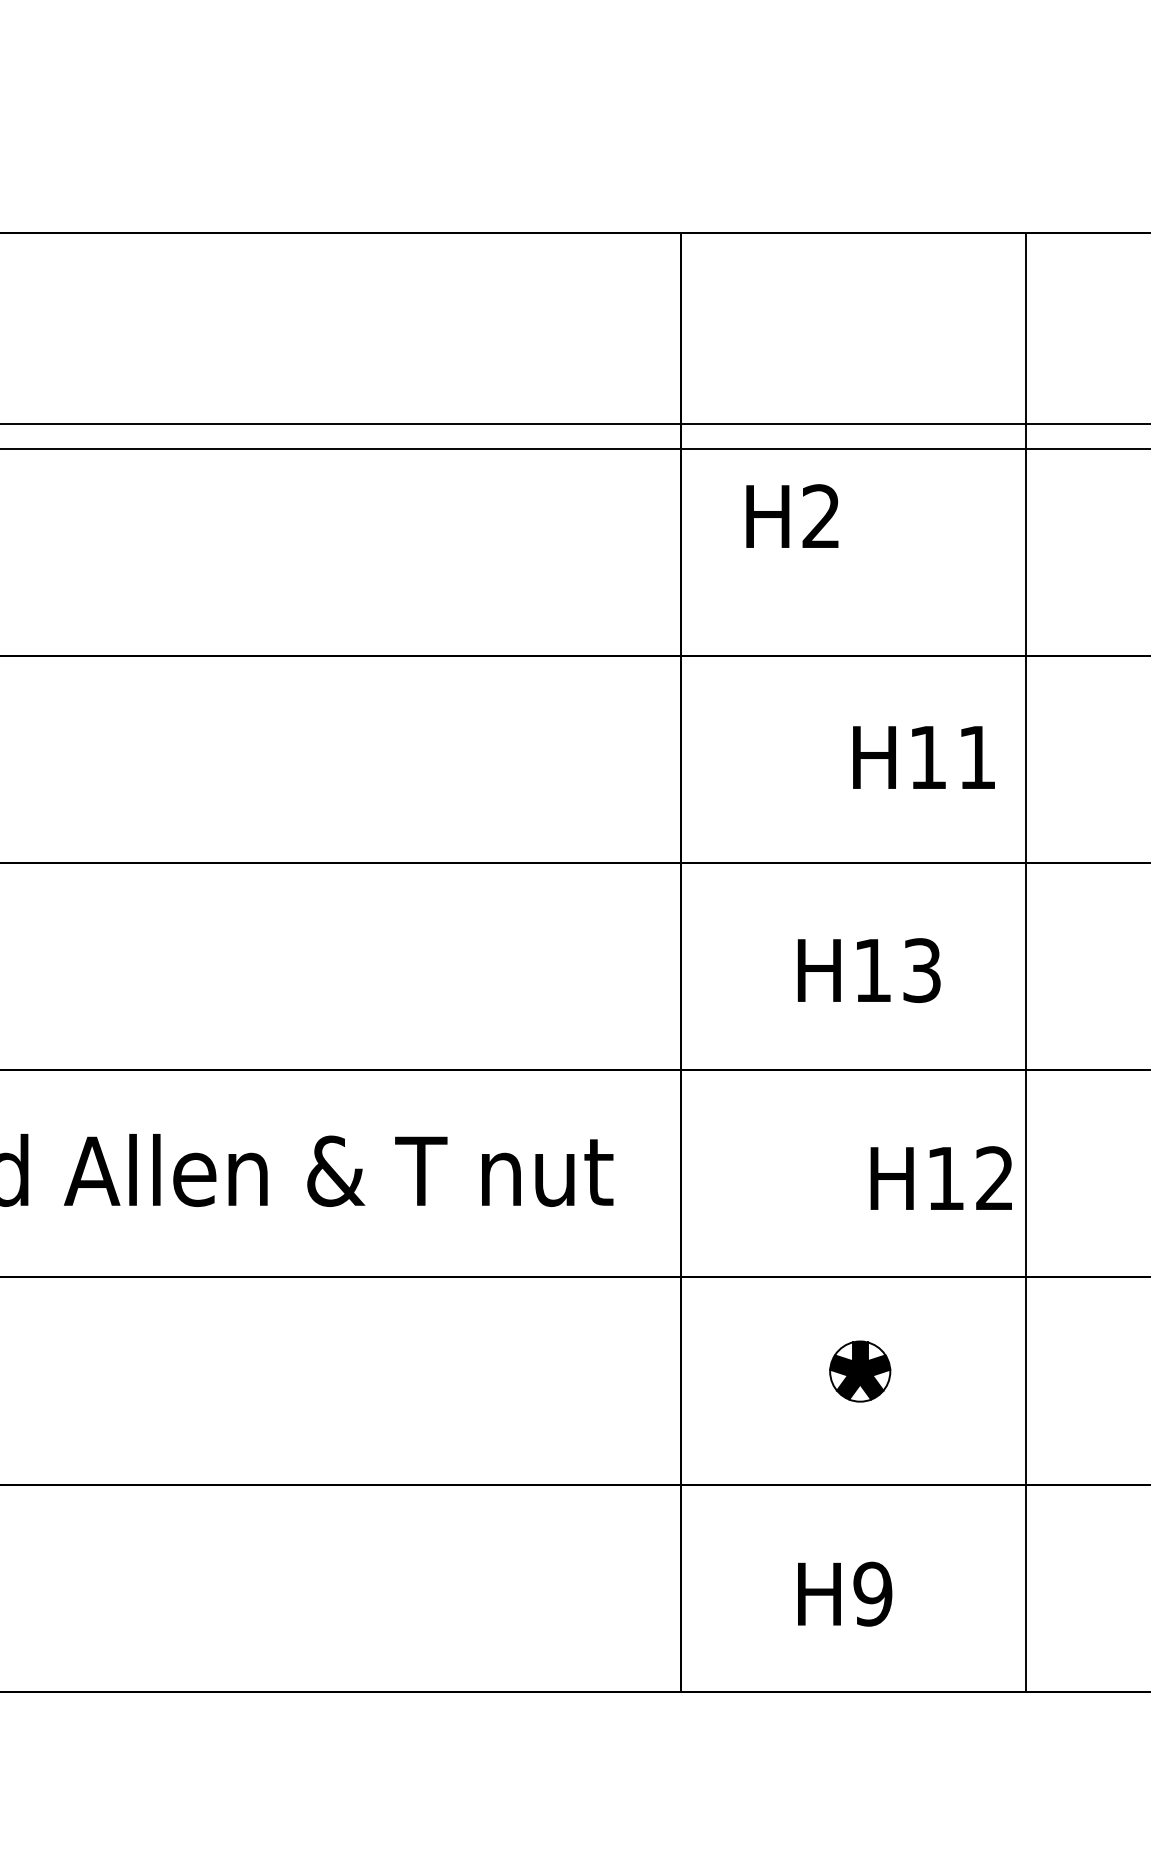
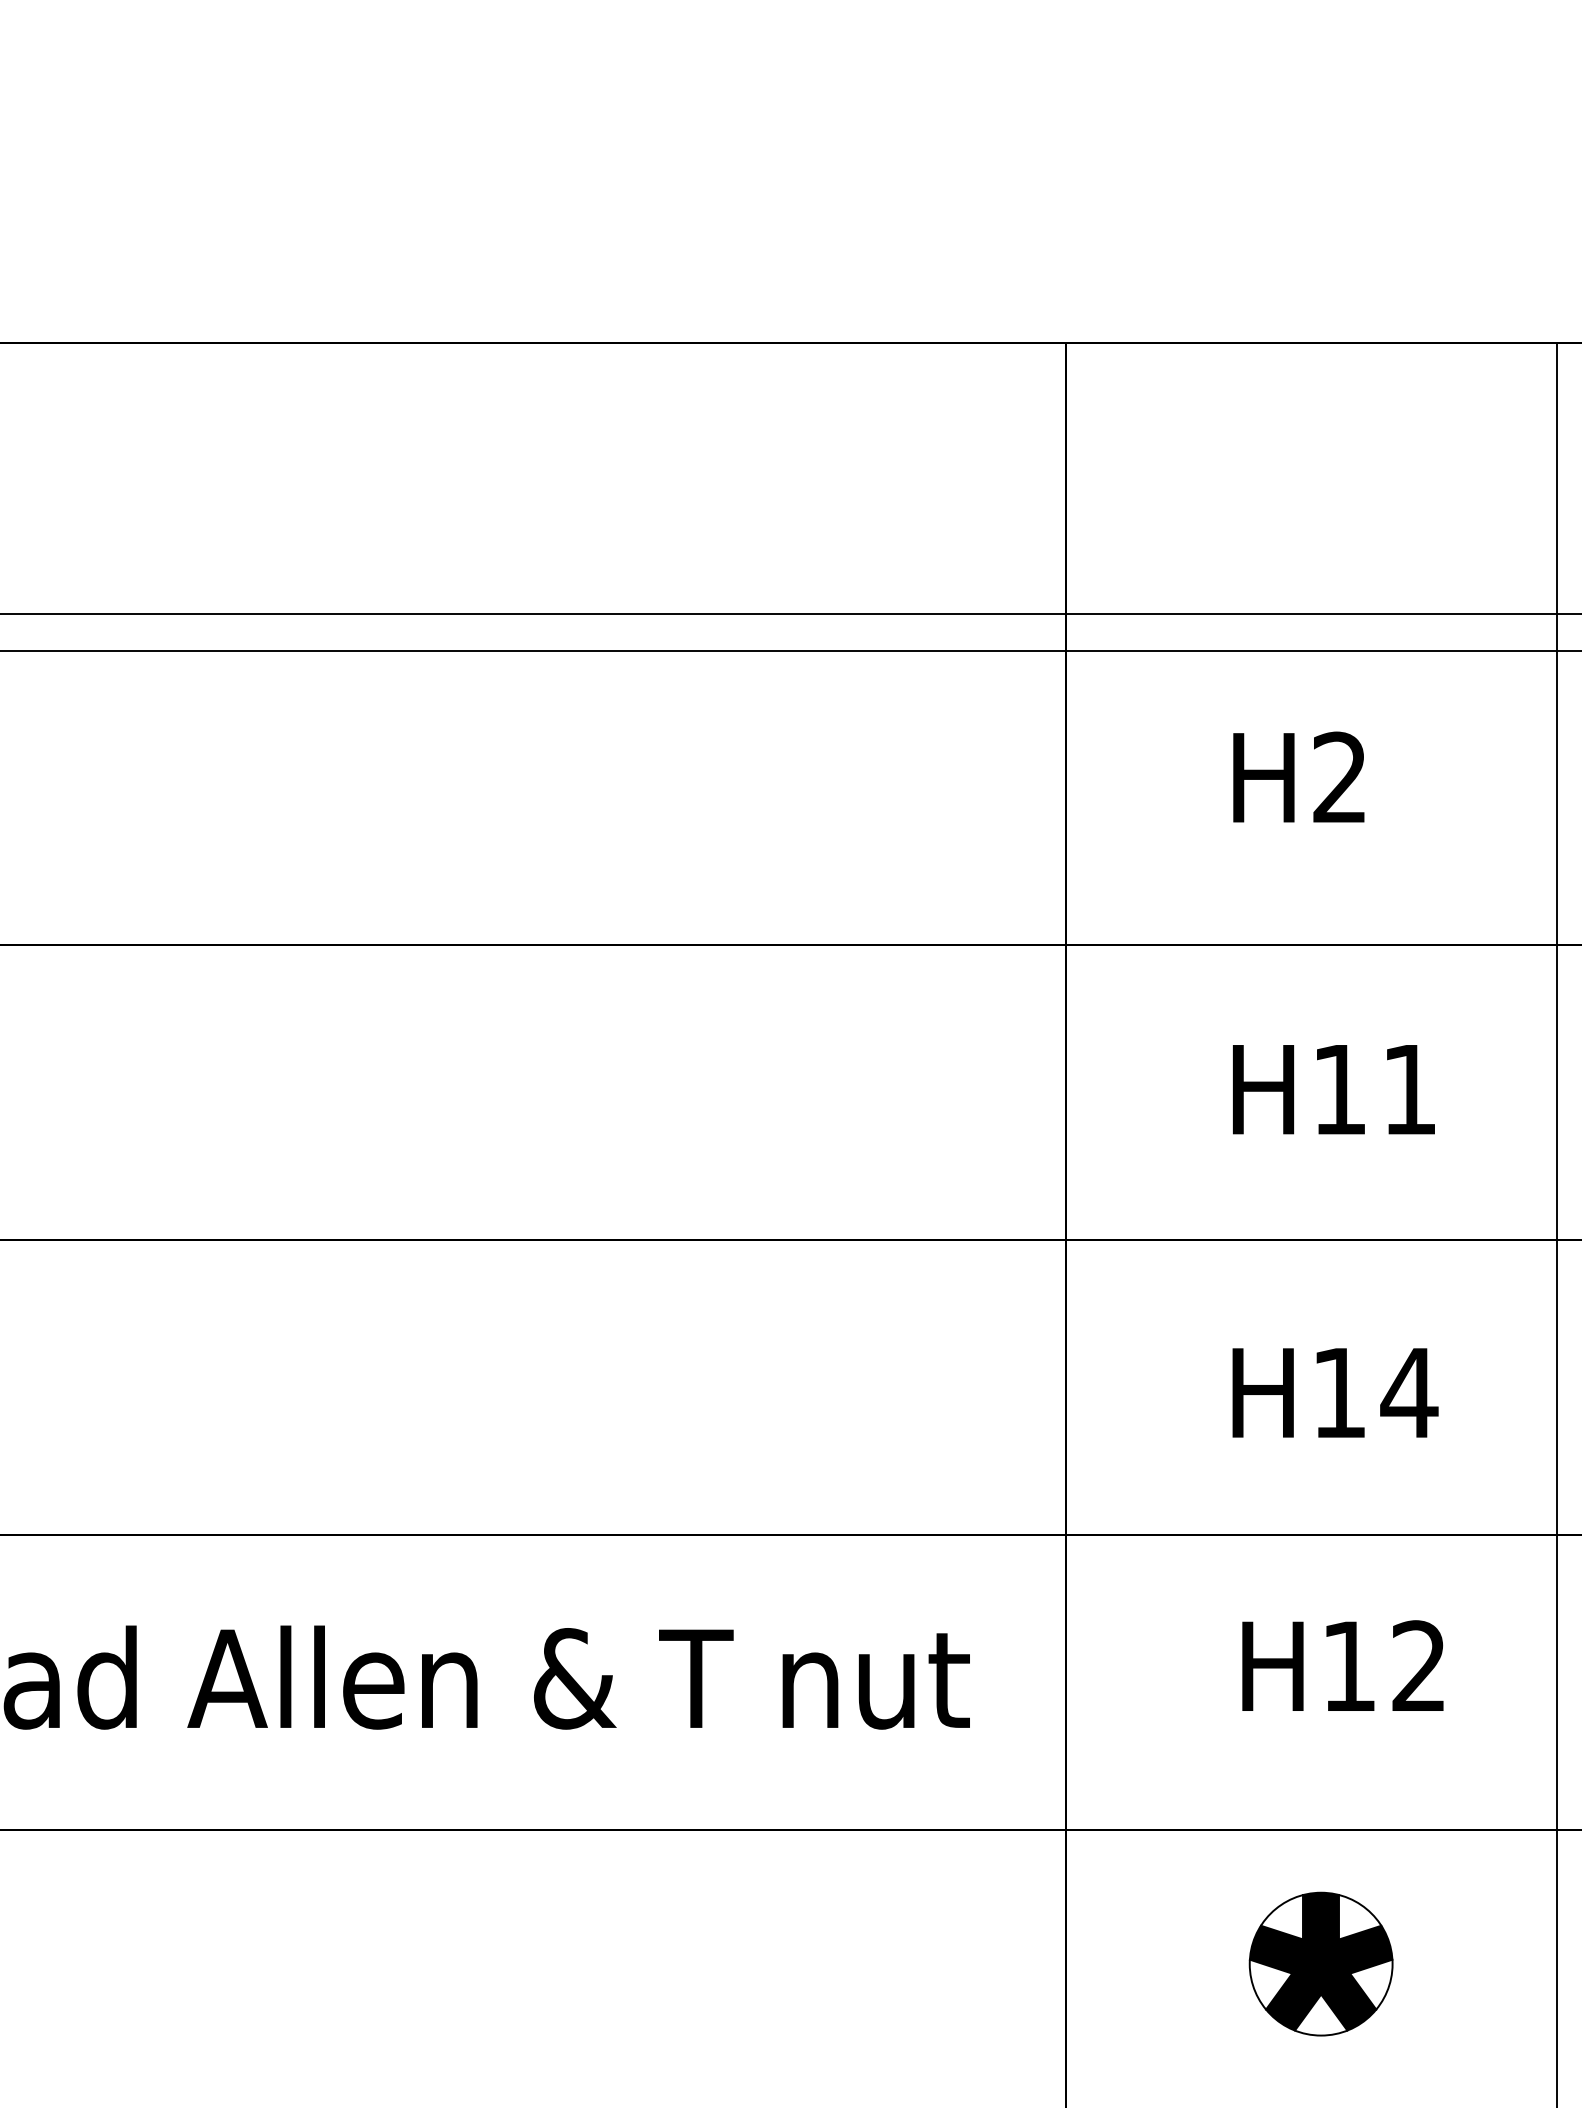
text: (792, 515) -> (1299, 776), moved
text: (923, 757) -> (1333, 1089), moved
text: (921, 970) -> (1408, 1392), H13 -> H14
text: (940, 1177) -> (1341, 1664), moved
part: (860, 1371) -> (1321, 1963), size x1.67

